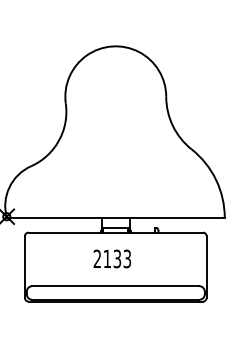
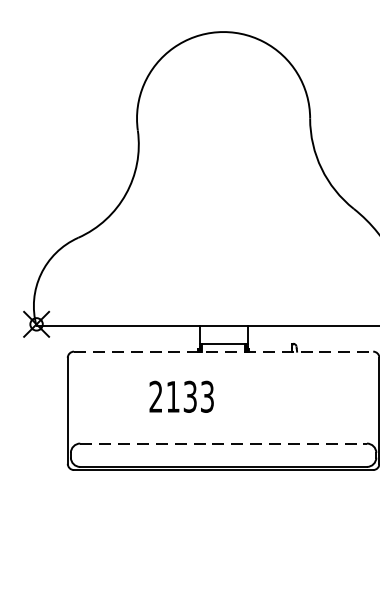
line: (116, 232) -> (224, 351), solid -> dashed
text: (112, 258) -> (181, 396), moved
line: (115, 286) -> (223, 444), solid -> dashed

